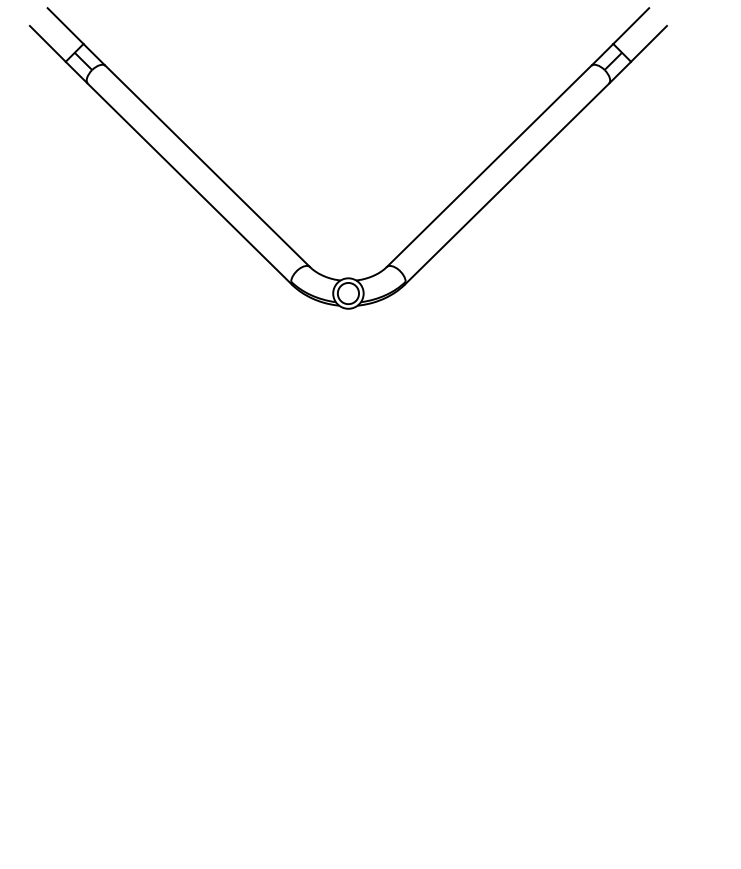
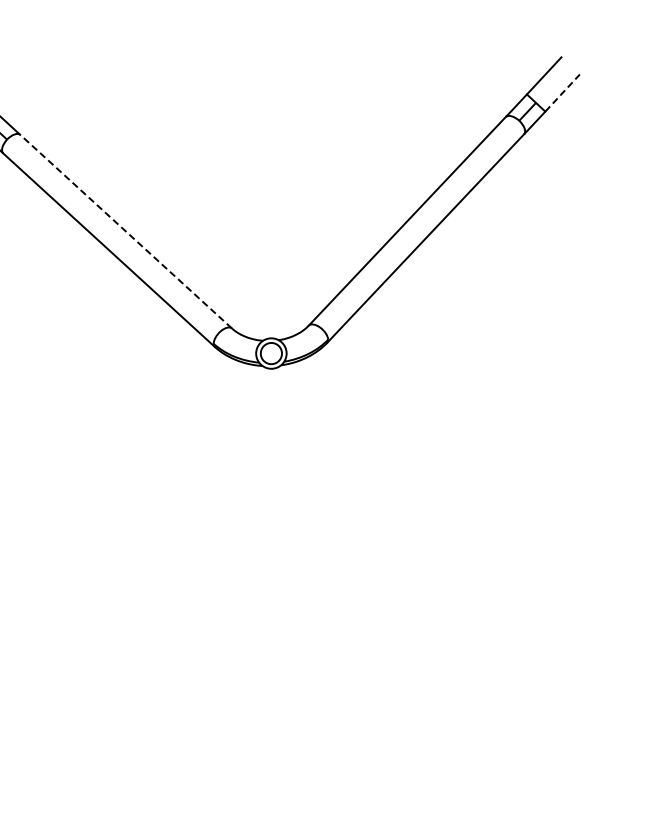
line: (649, 43) -> (563, 92), solid -> dashed
line: (207, 166) -> (125, 231), solid -> dashed

